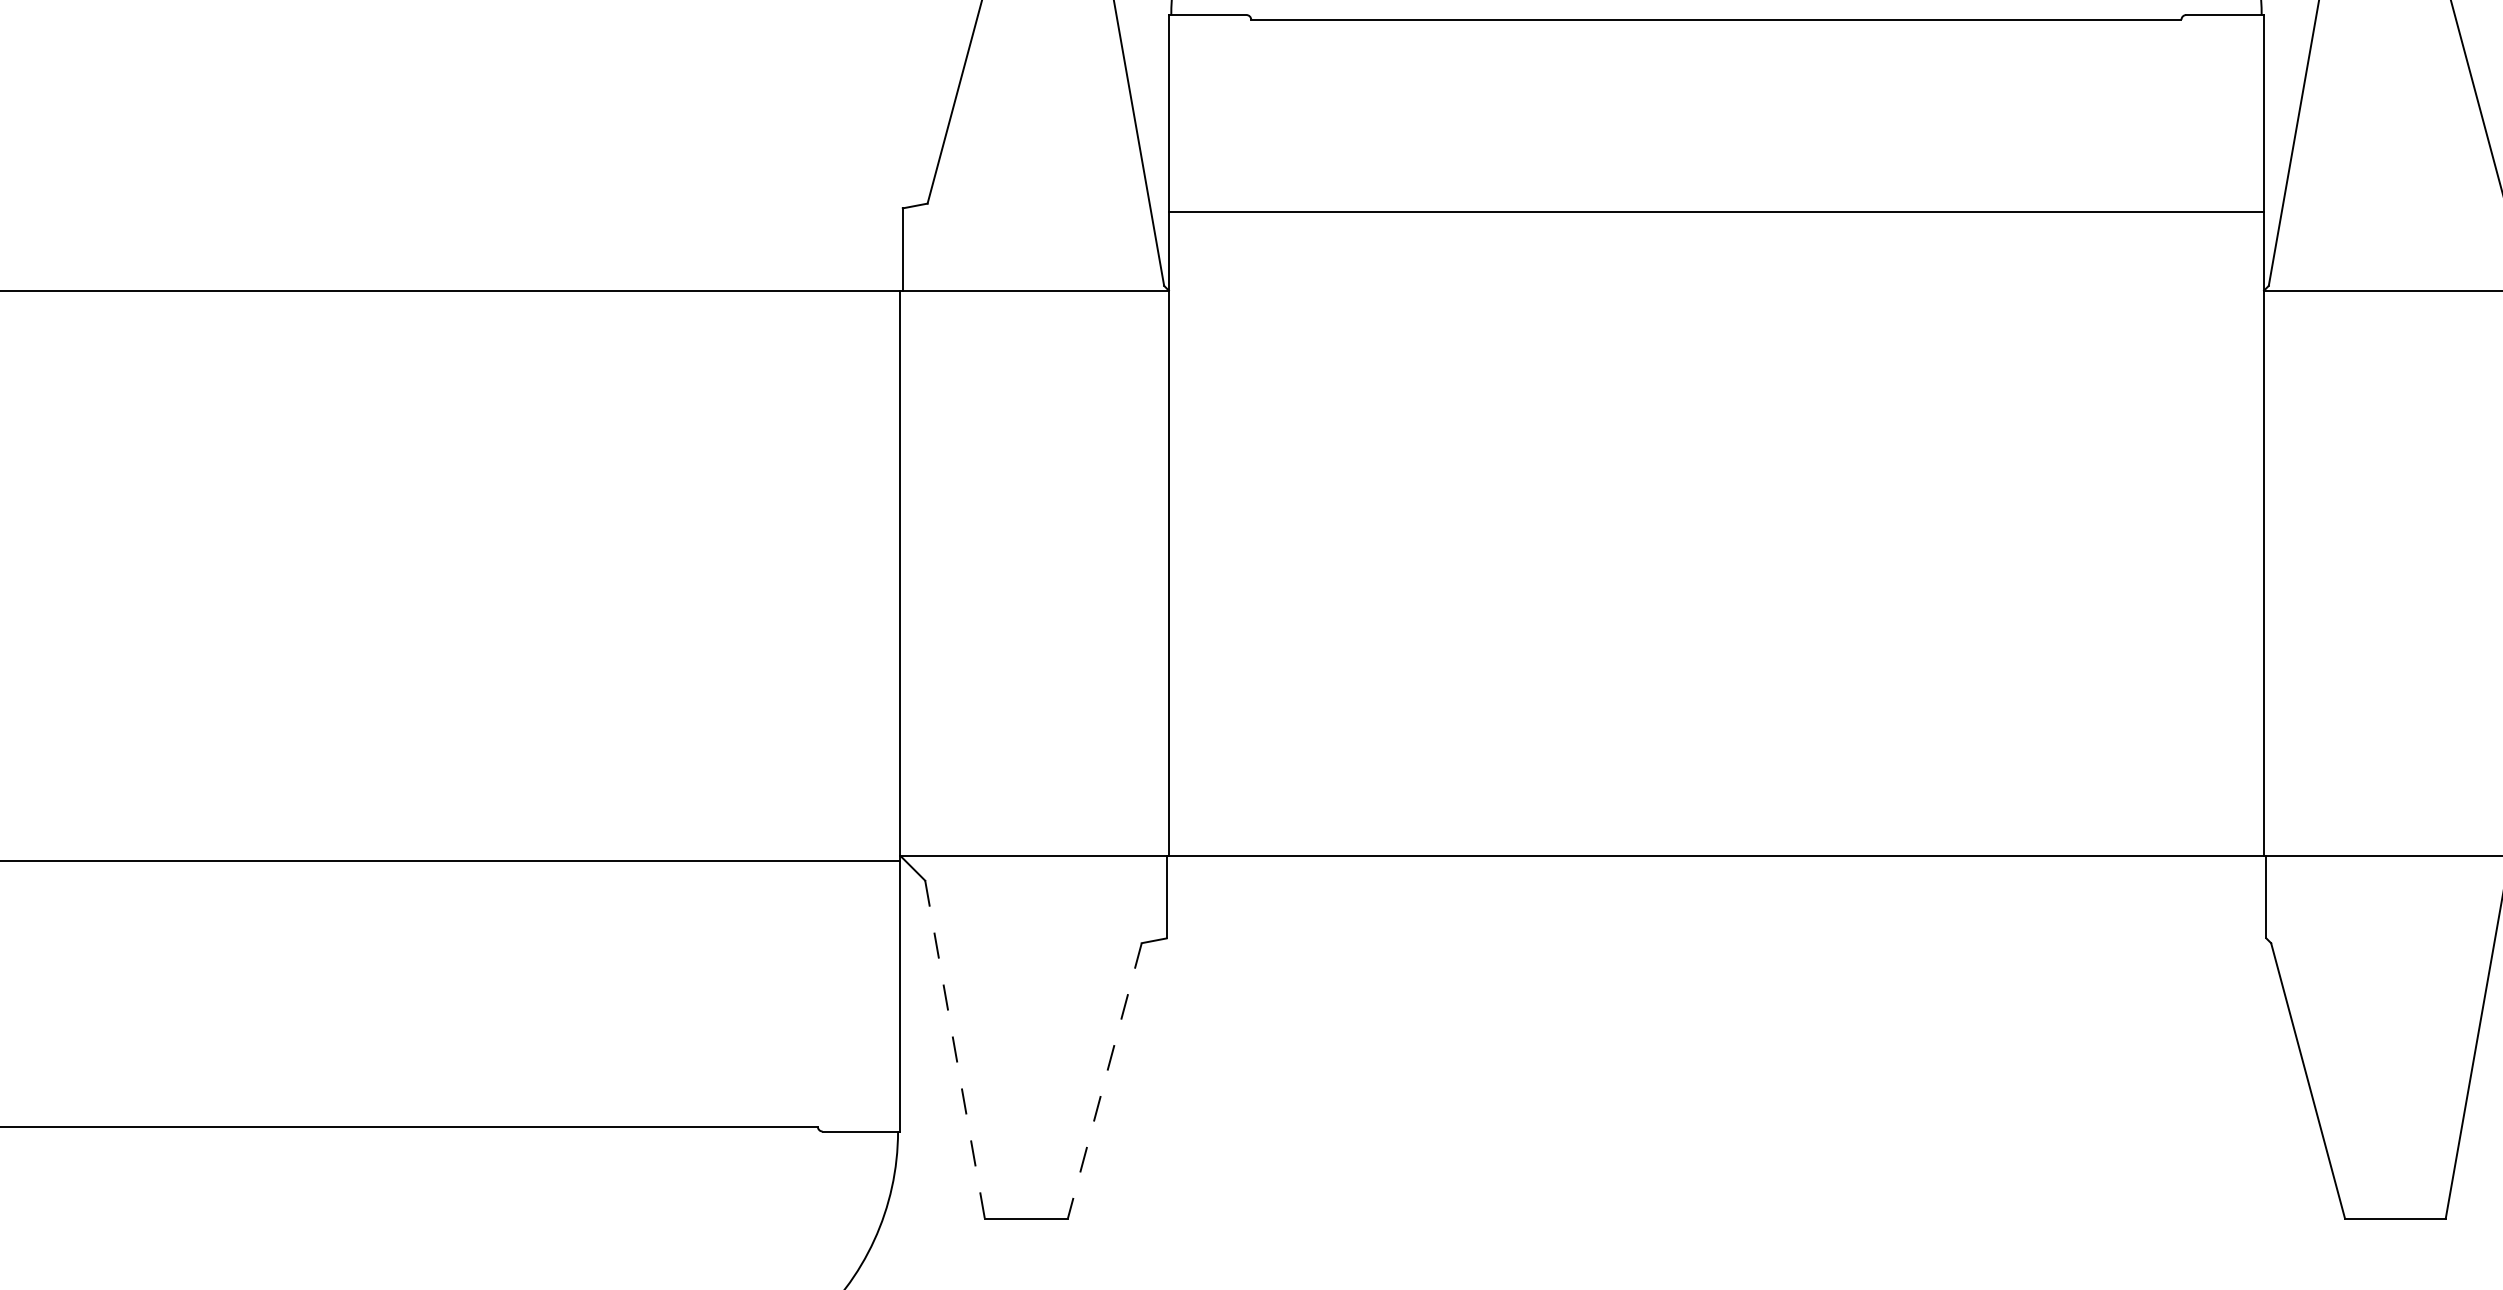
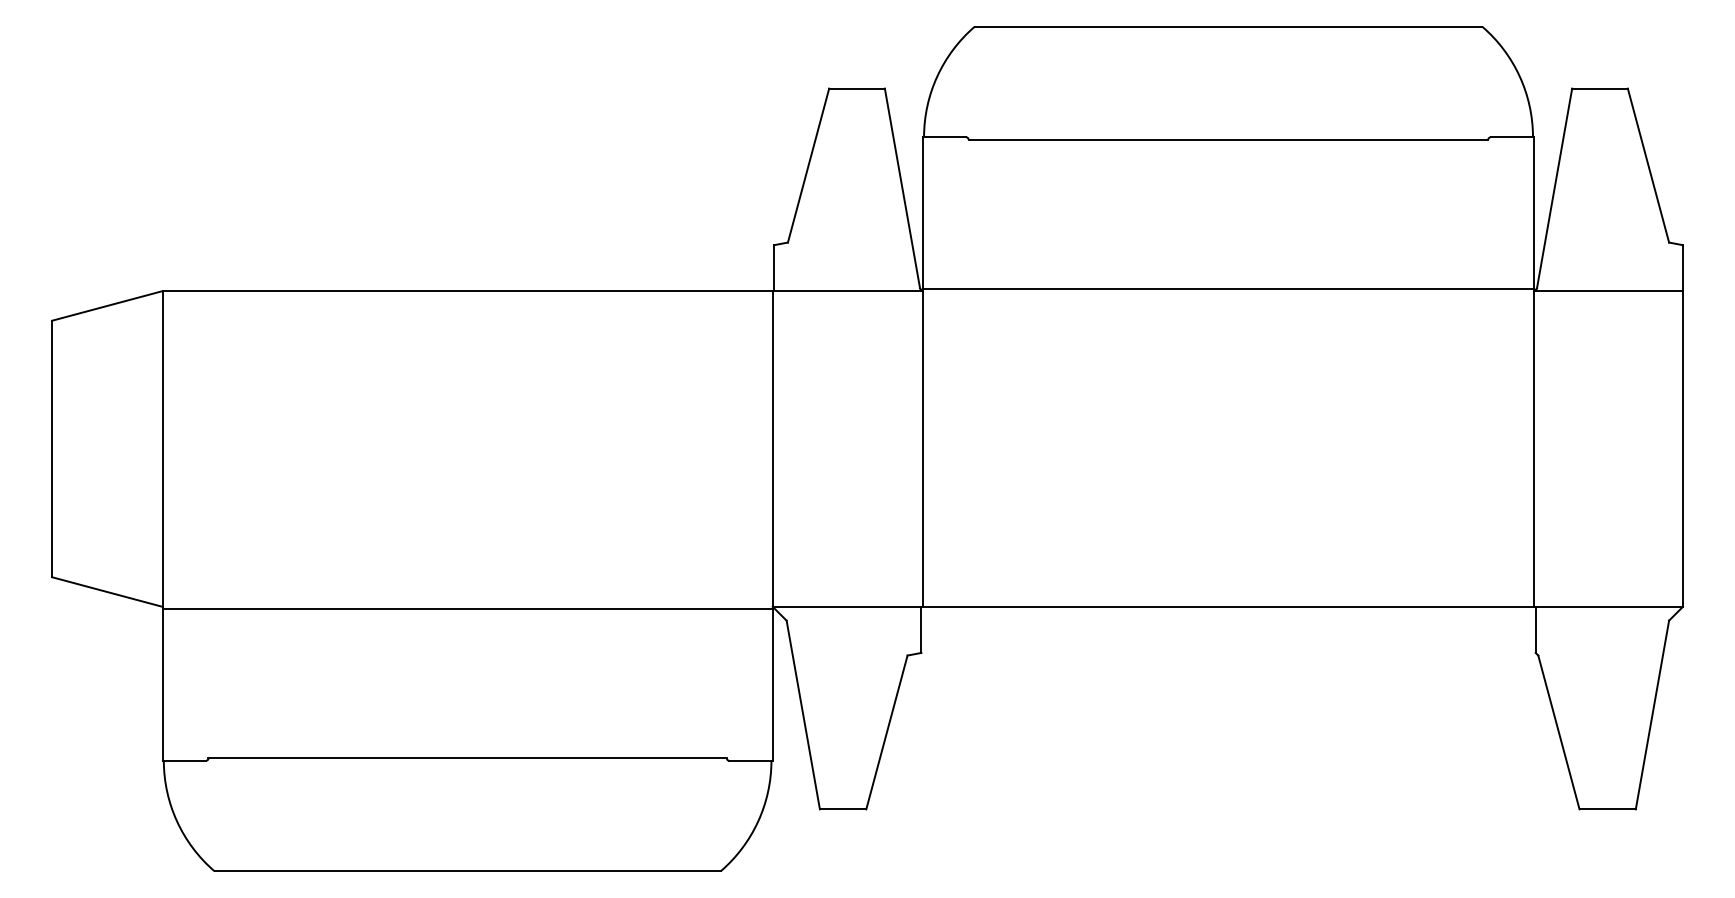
line: (1716, 212) -> (1228, 288), moved
line: (955, 1050) -> (803, 715), dashed -> solid
line: (1104, 1080) -> (886, 732), dashed -> solid

